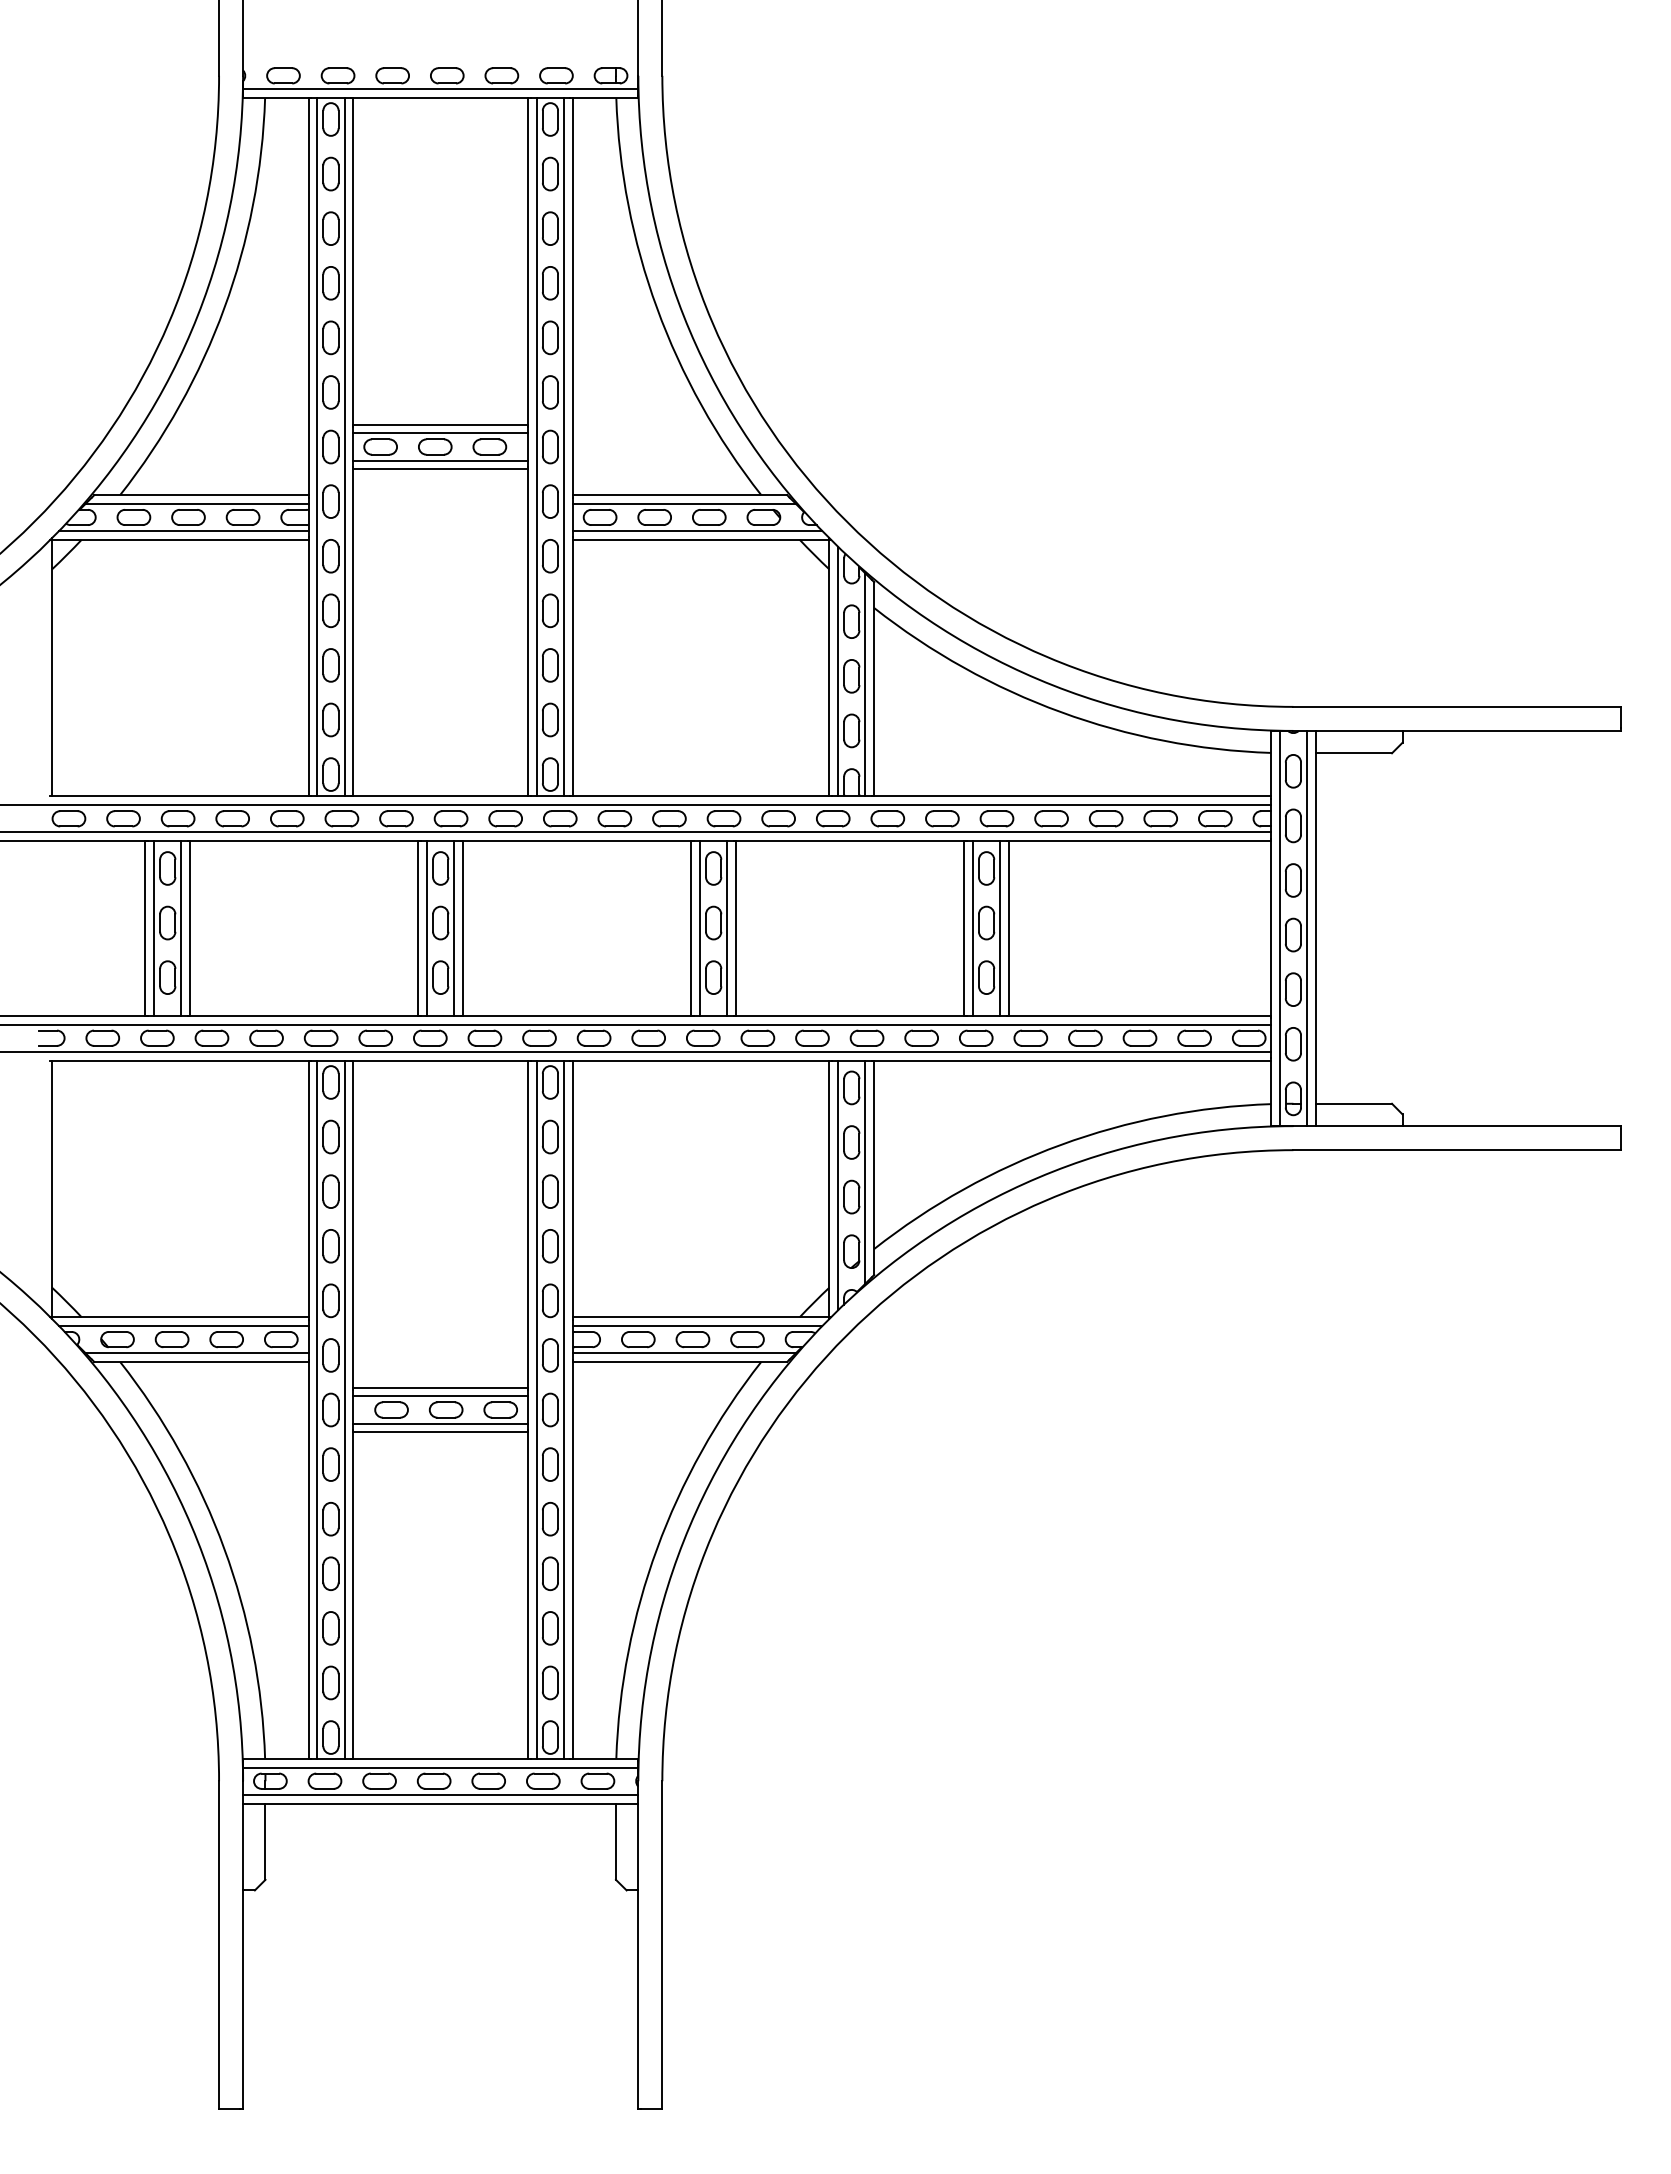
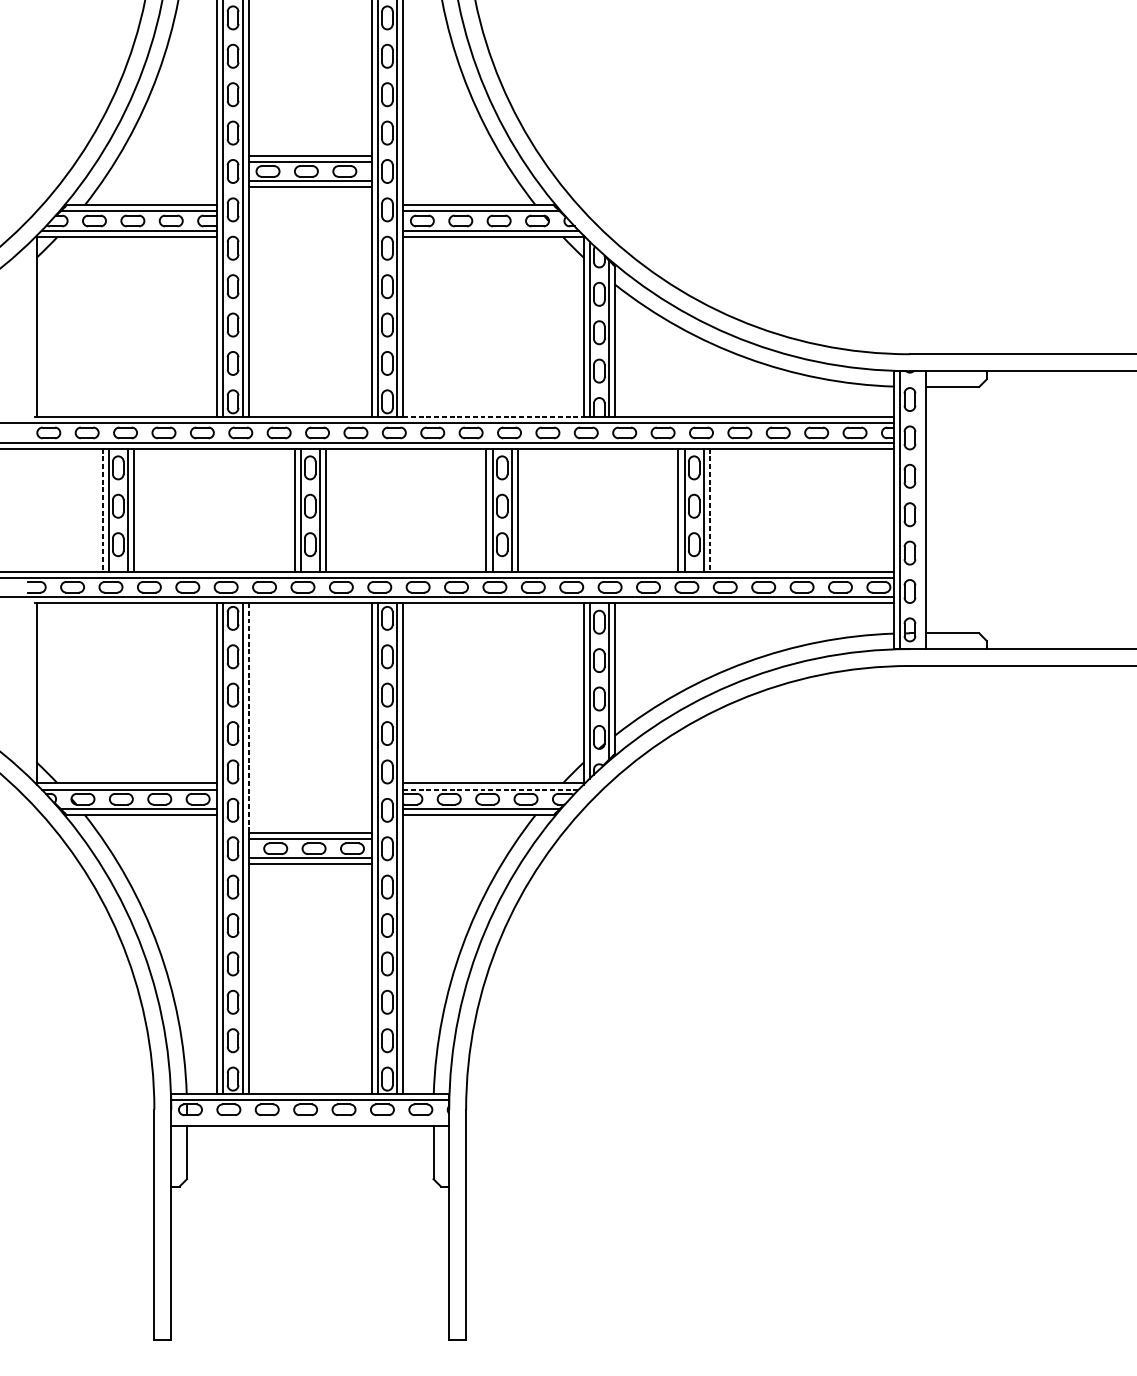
line: (701, 796) -> (493, 417), solid -> dashed
line: (1307, 928) -> (919, 510), removed
line: (145, 929) -> (102, 510), solid -> dashed
line: (1009, 929) -> (710, 510), solid -> dashed
line: (353, 1224) -> (248, 718), solid -> dashed
line: (697, 1325) -> (490, 789), solid -> dashed
line: (440, 1794) -> (310, 1119), removed

